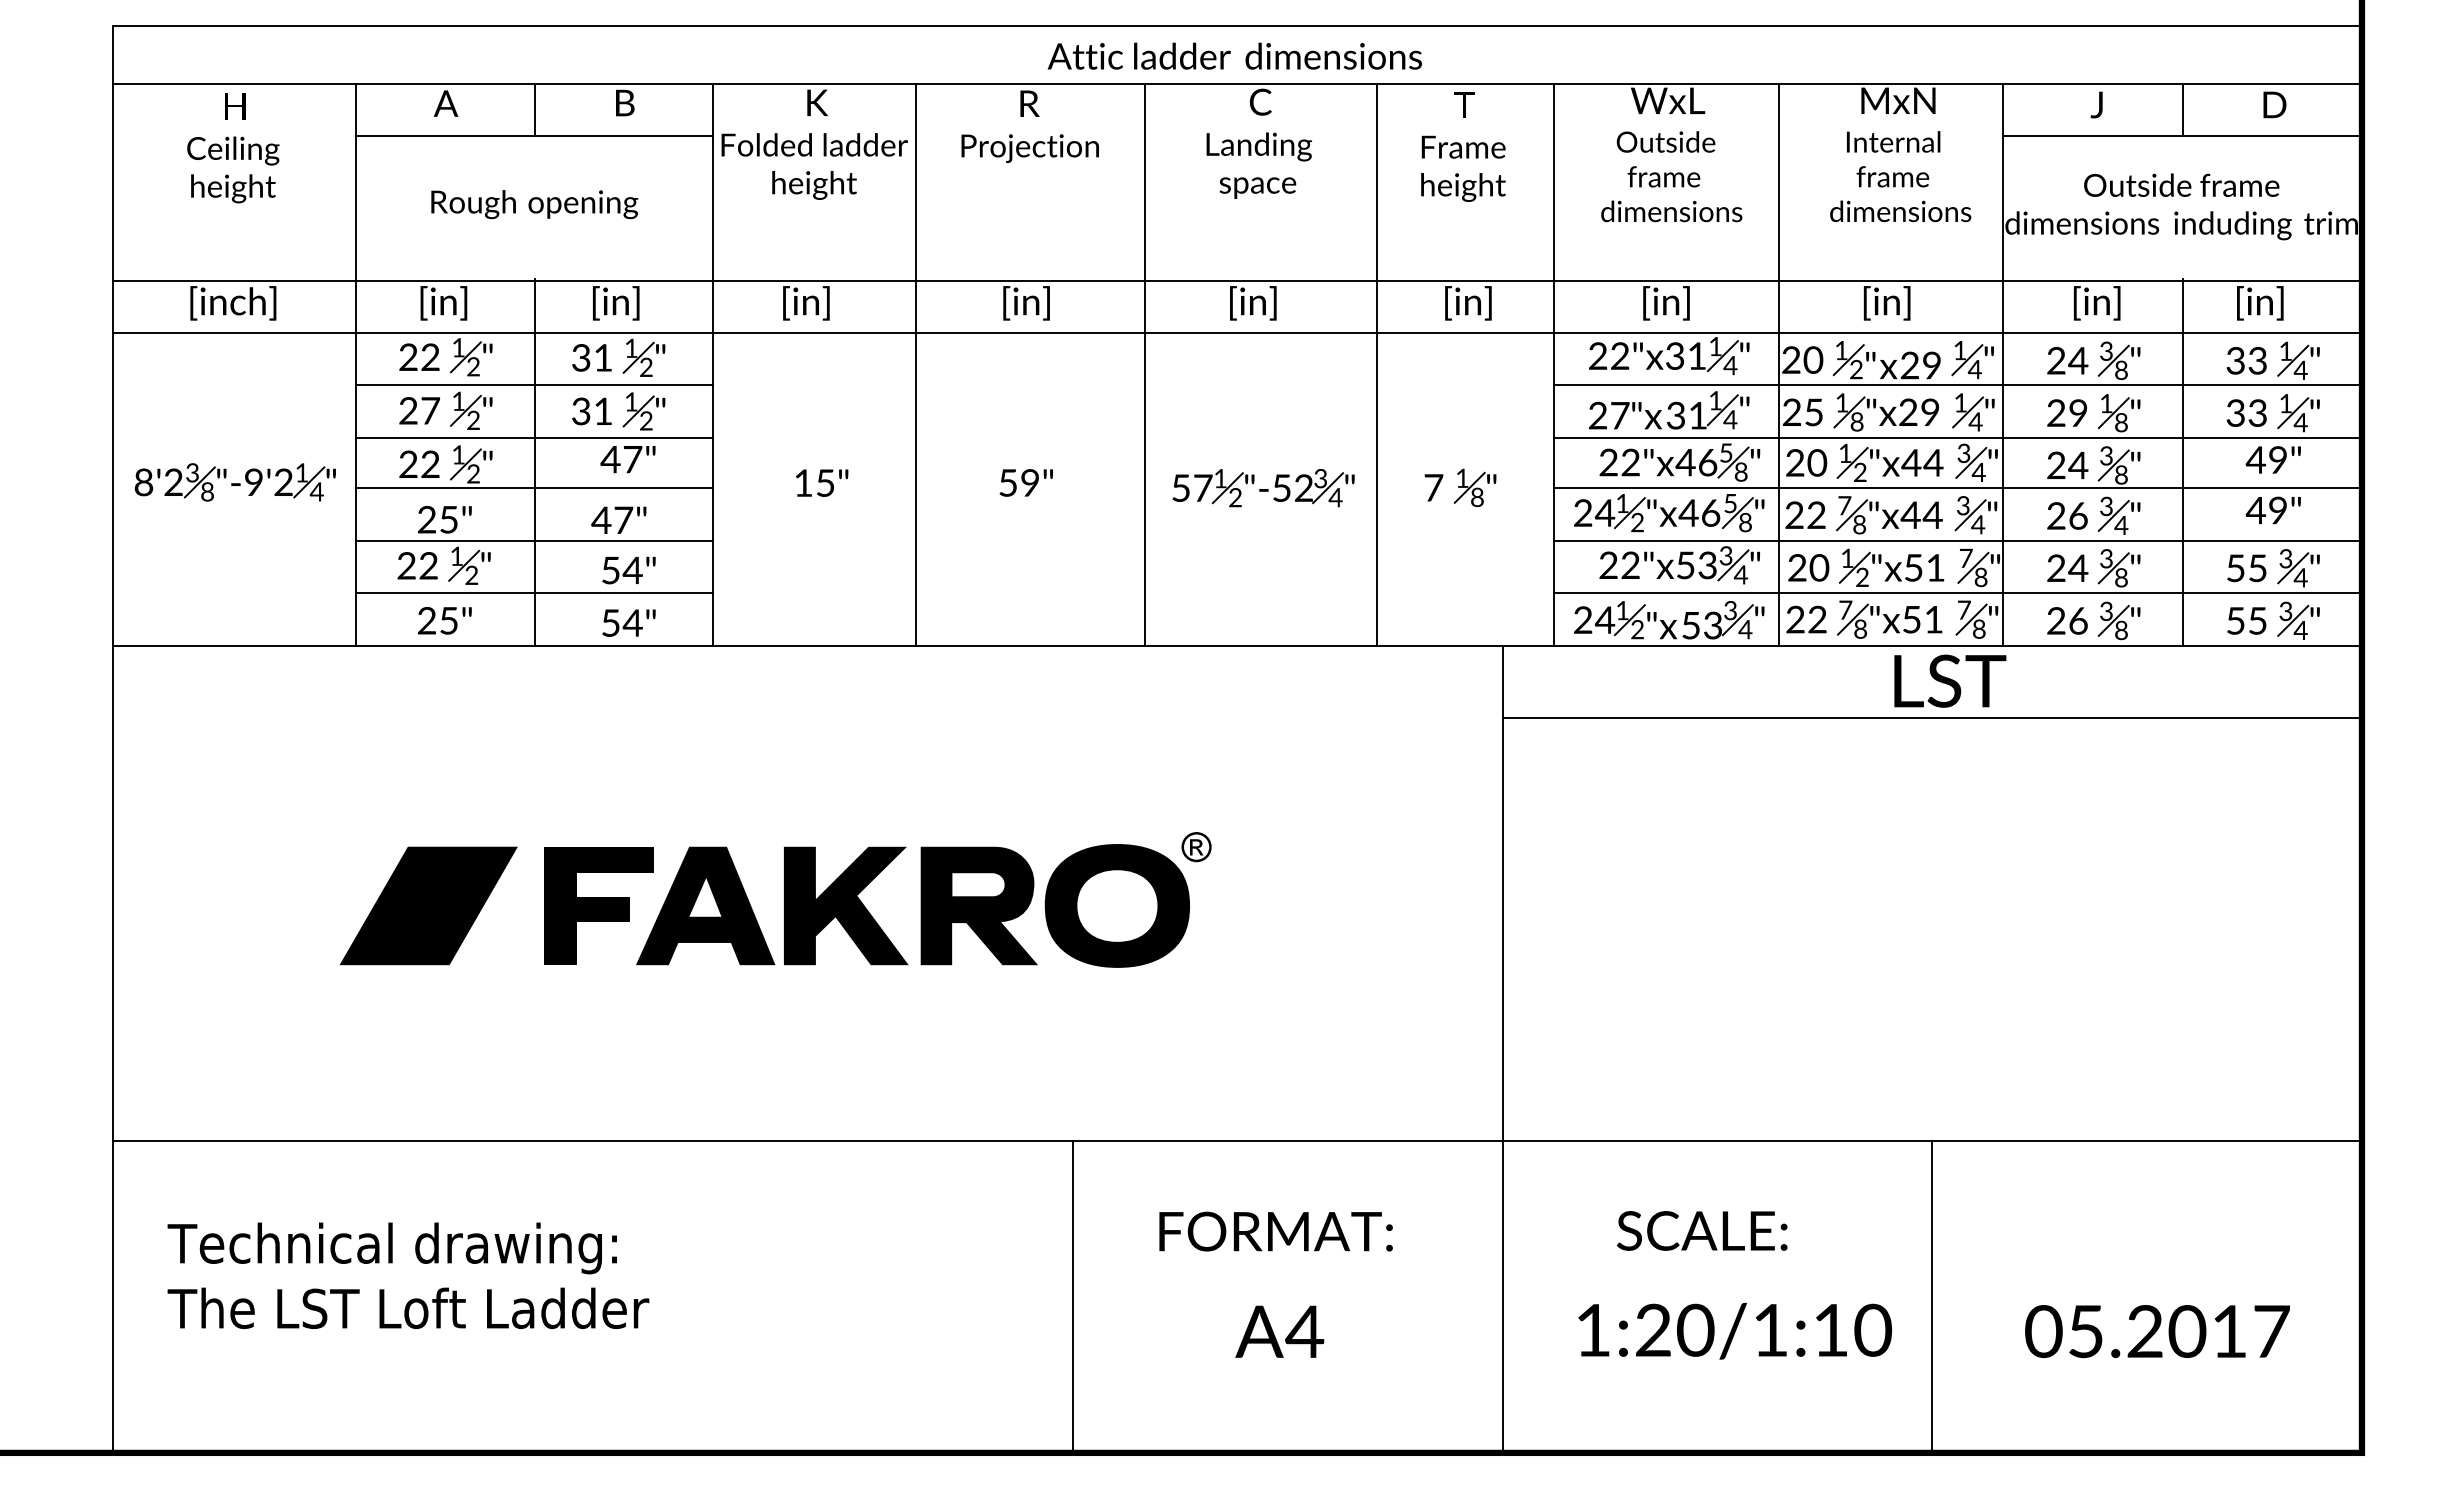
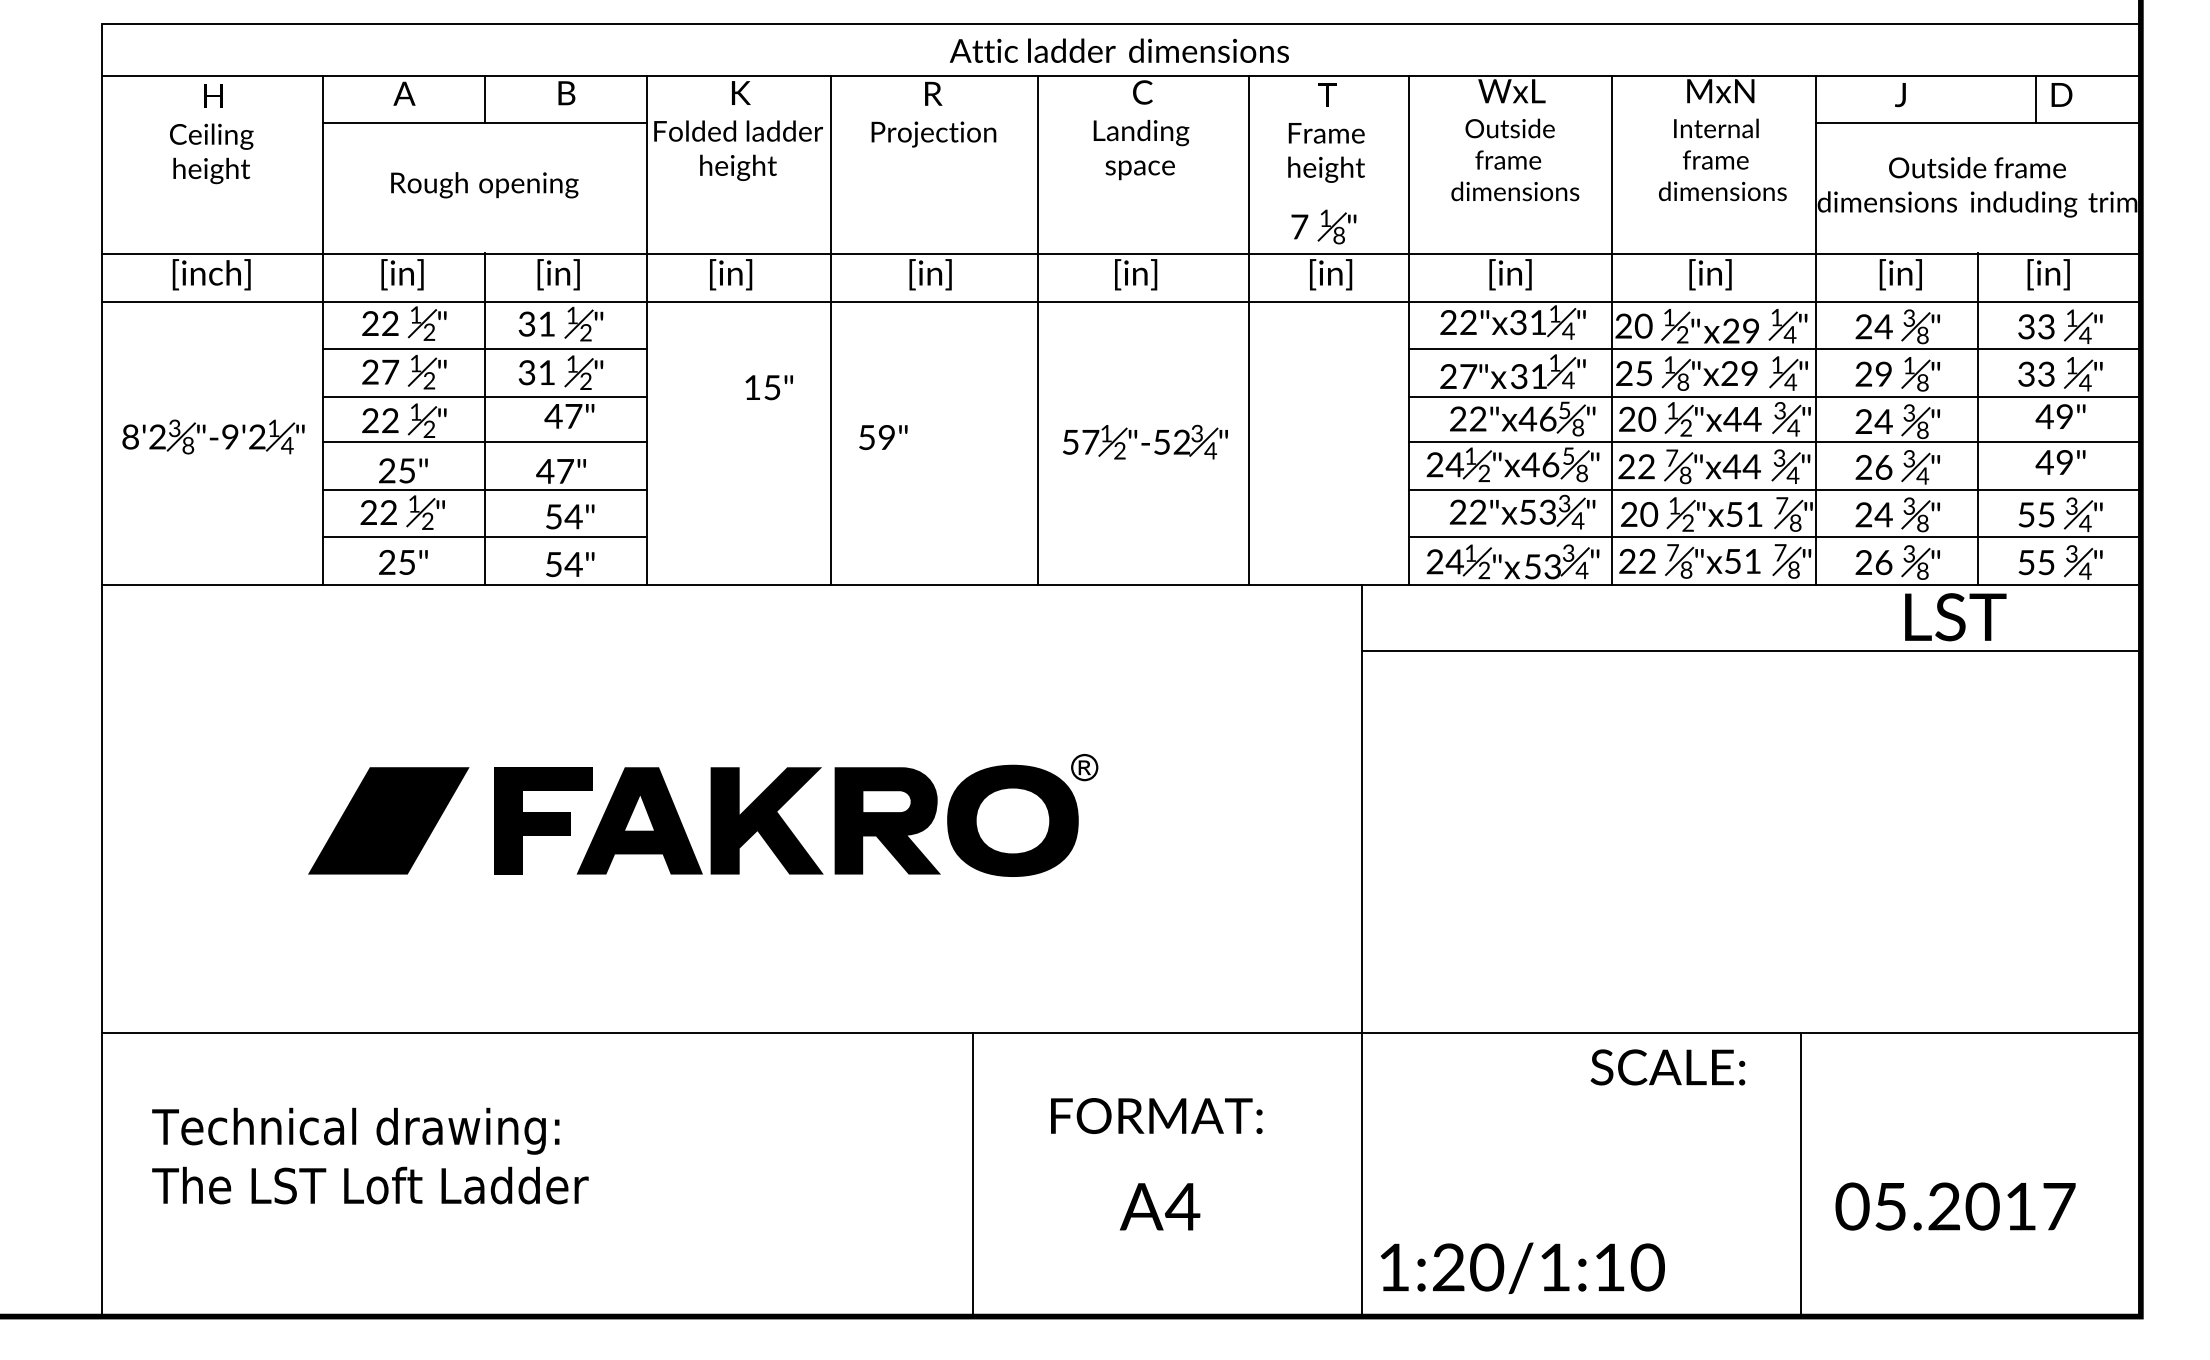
line: (2182, 109) -> (2036, 99), moved
text: (821, 482) -> (768, 387), moved
text: (1026, 482) -> (883, 437), moved
part: (1460, 487) -> (1323, 226), moved
text: (1950, 681) -> (1955, 617), moved
text: (1701, 1231) -> (1667, 1067), moved
line: (1932, 1296) -> (1800, 1174), moved
text: (1734, 1330) -> (1522, 1267), moved

